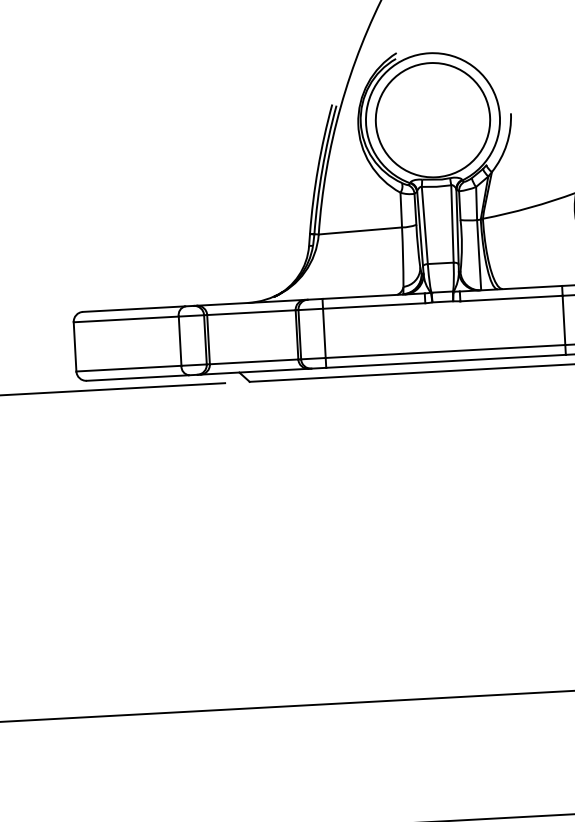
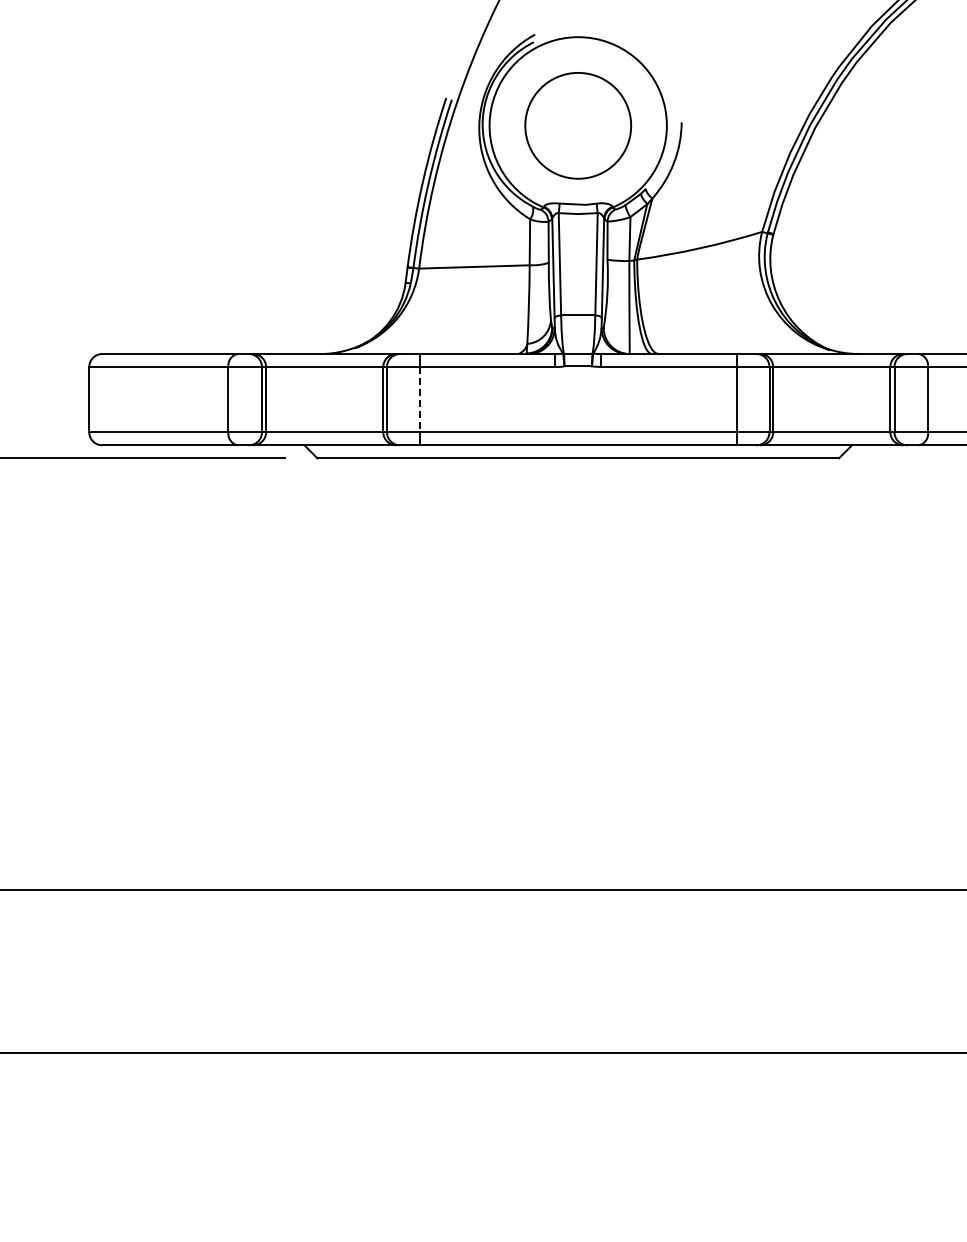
circle: (432, 119) -> (577, 125), size x0.7
line: (324, 333) -> (419, 399), solid -> dashed

